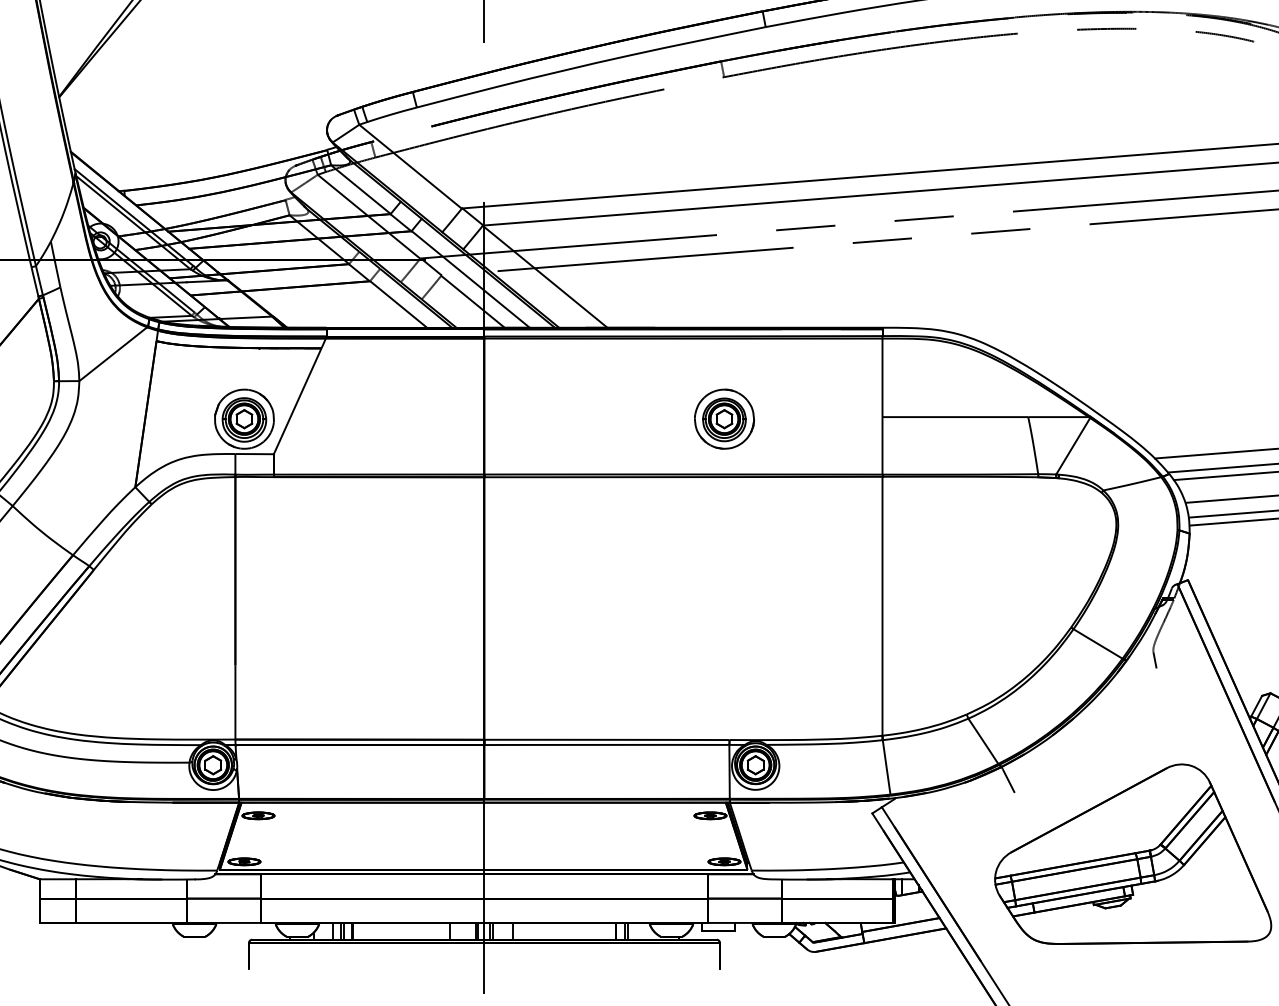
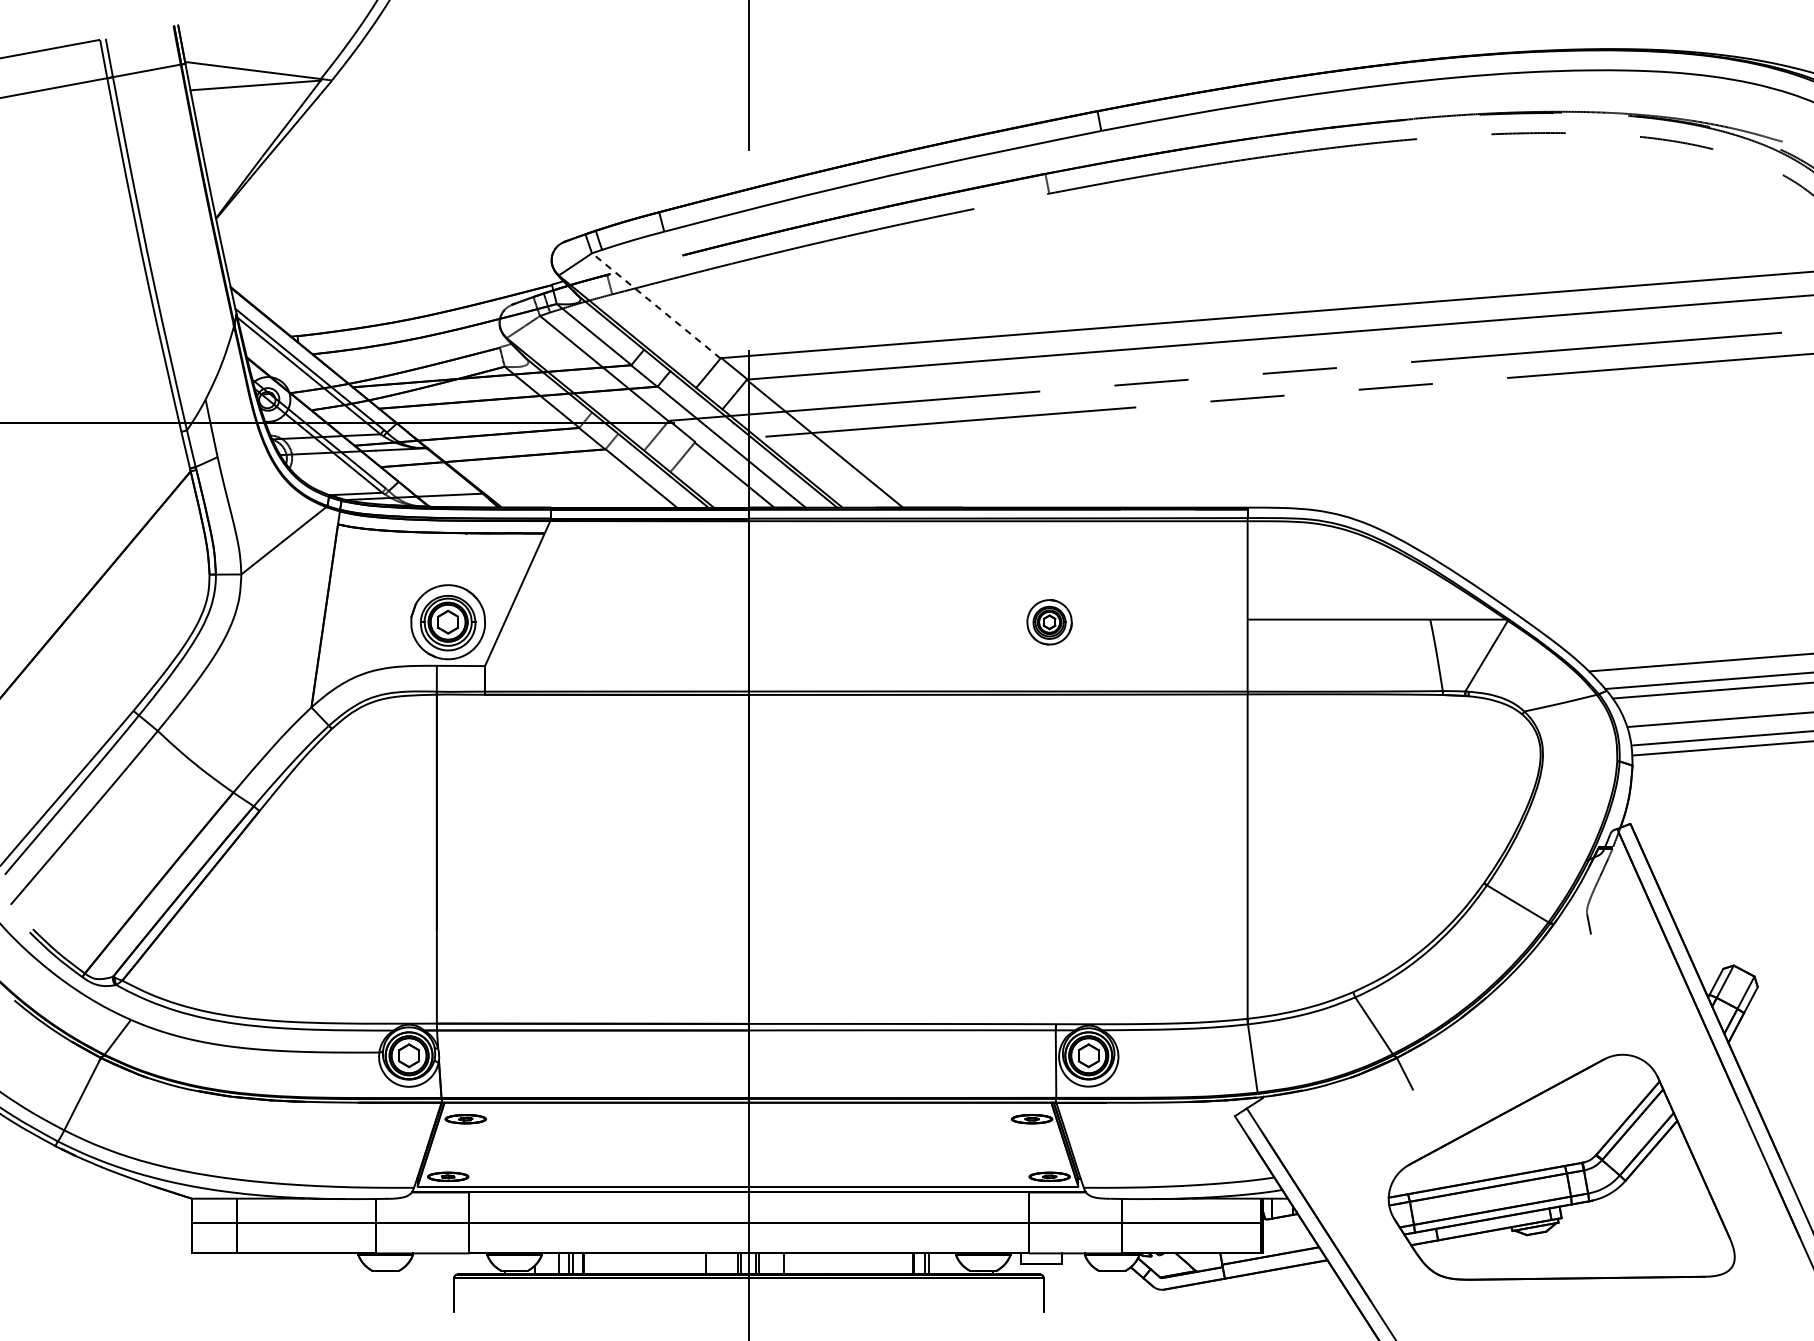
line: (409, 166) -> (655, 305), solid -> dashed
part: (724, 419) -> (1049, 622), size x0.6

